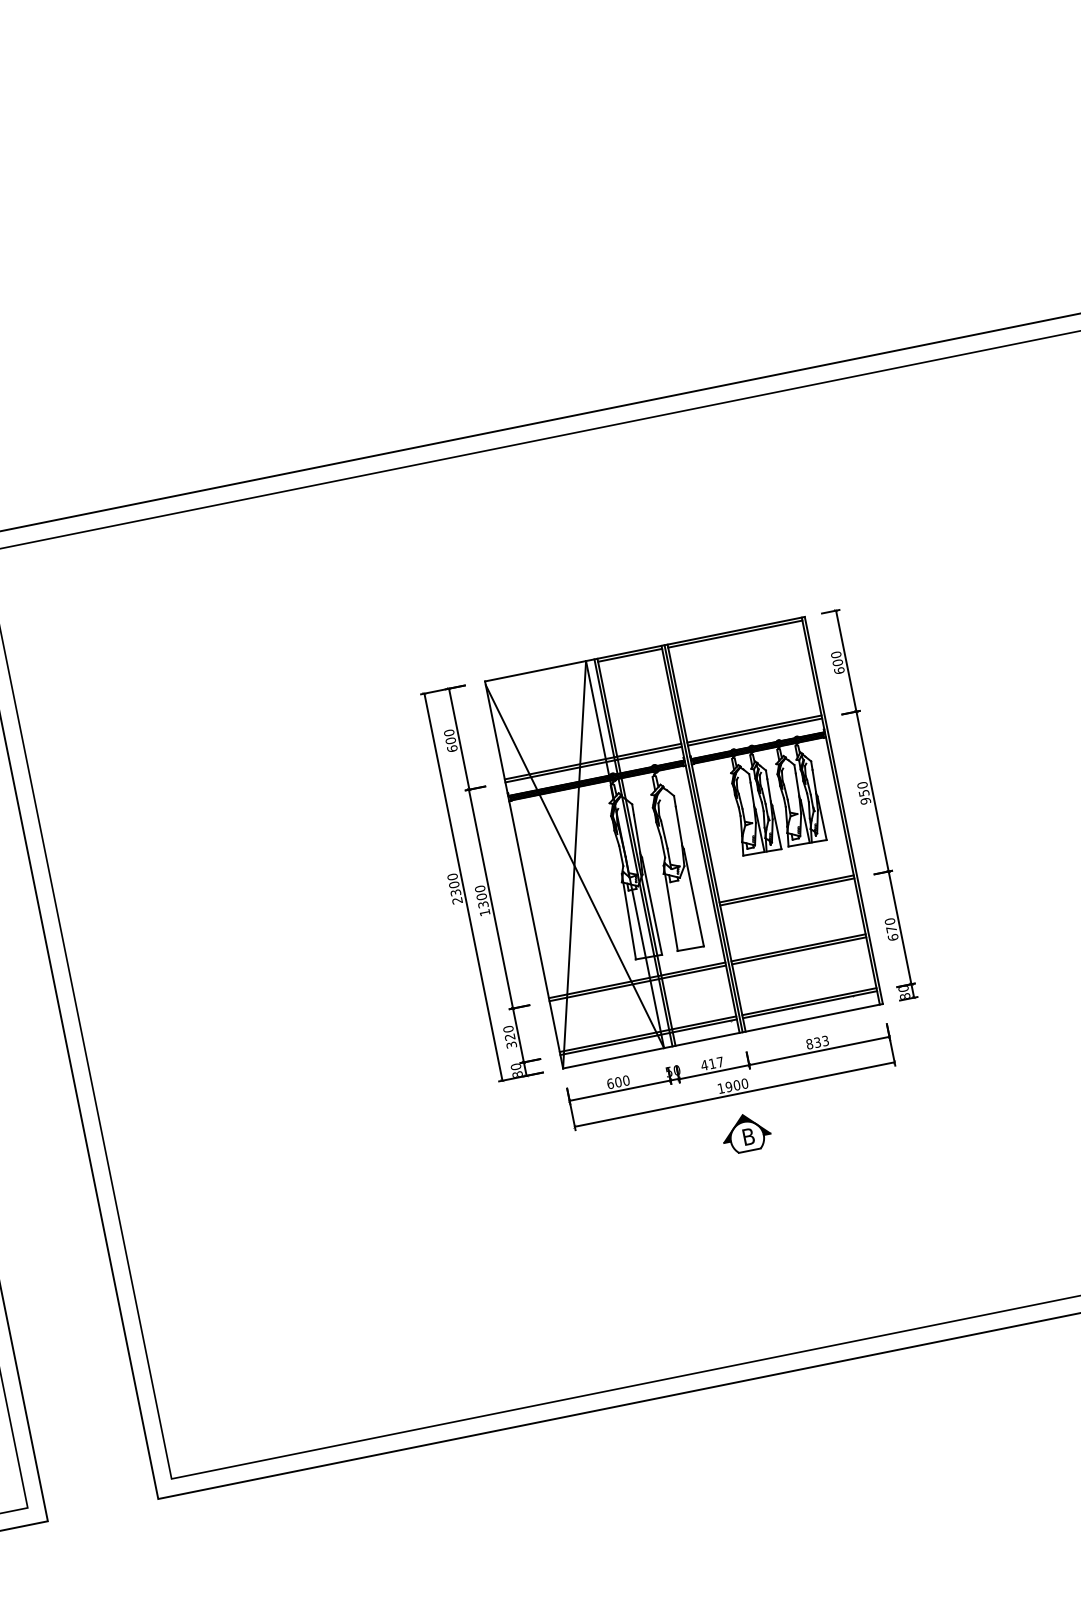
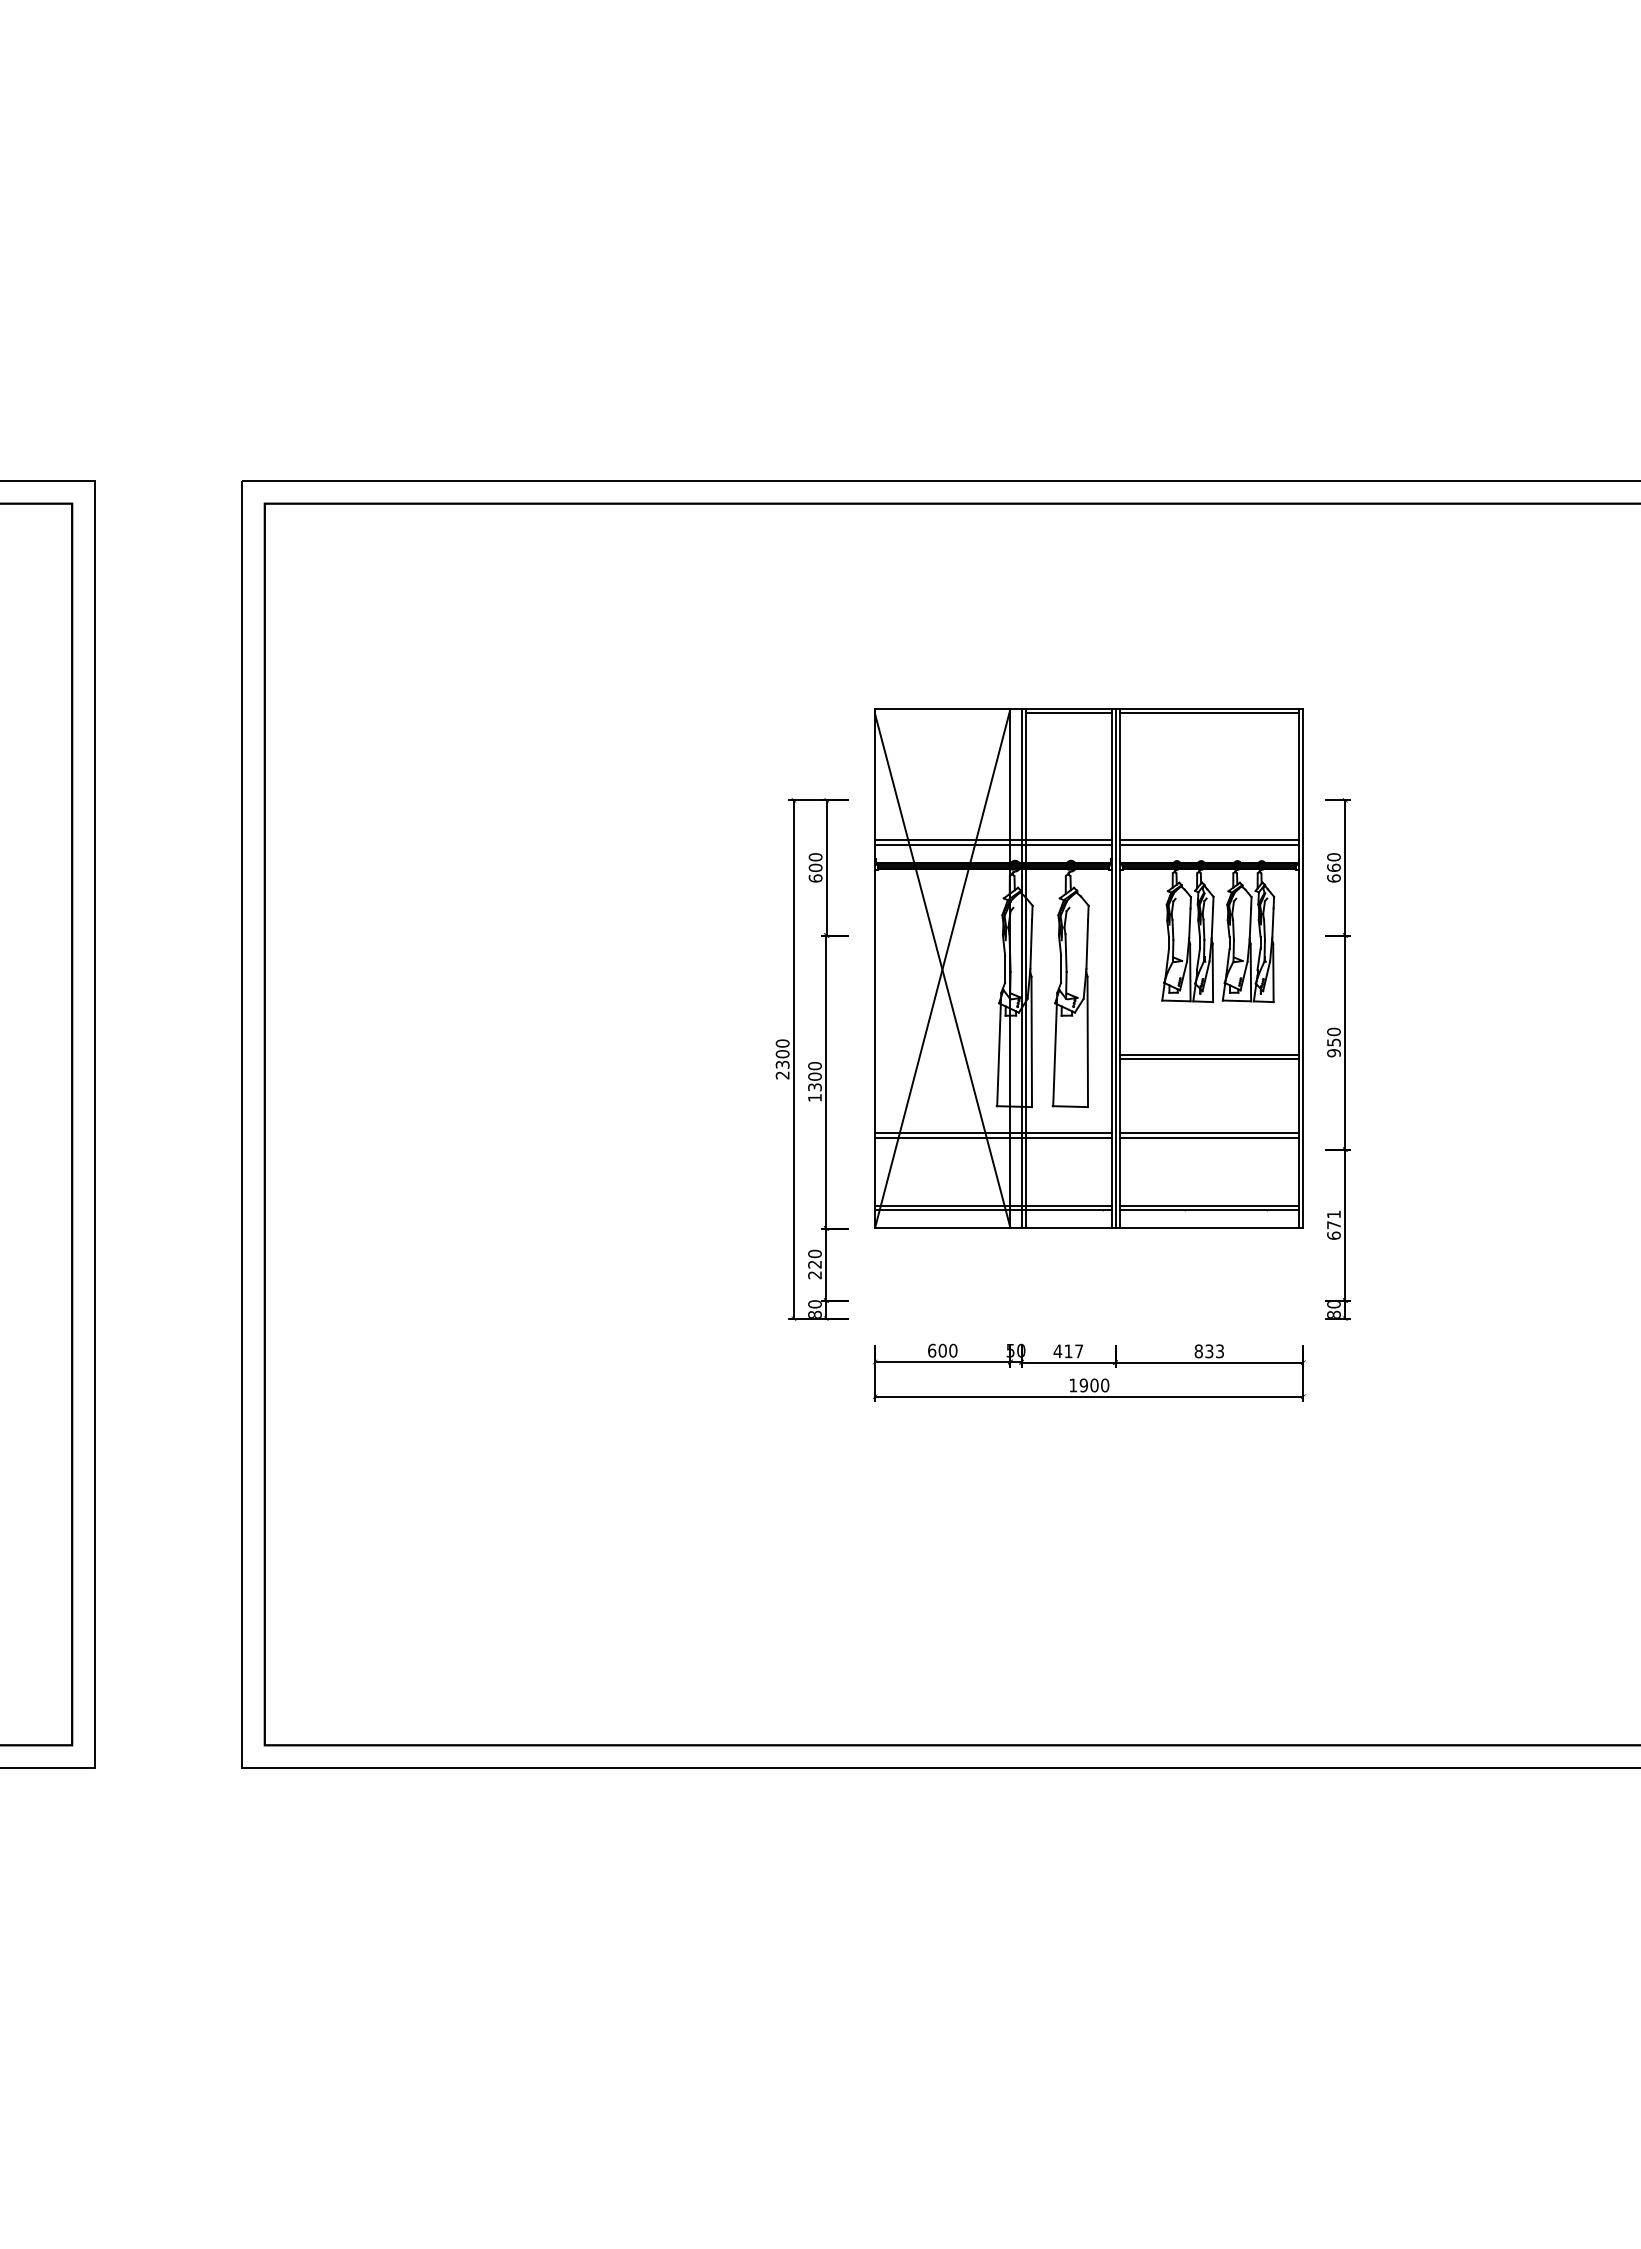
text: (837, 662) -> (1333, 867), 600 -> 660
part: (683, 842) -> (1088, 968), moved
text: (889, 921) -> (1333, 1214), 670 -> 671
text: (511, 1045) -> (814, 1275), 320 -> 220
part: (745, 1132) -> (1093, 1448), removed

